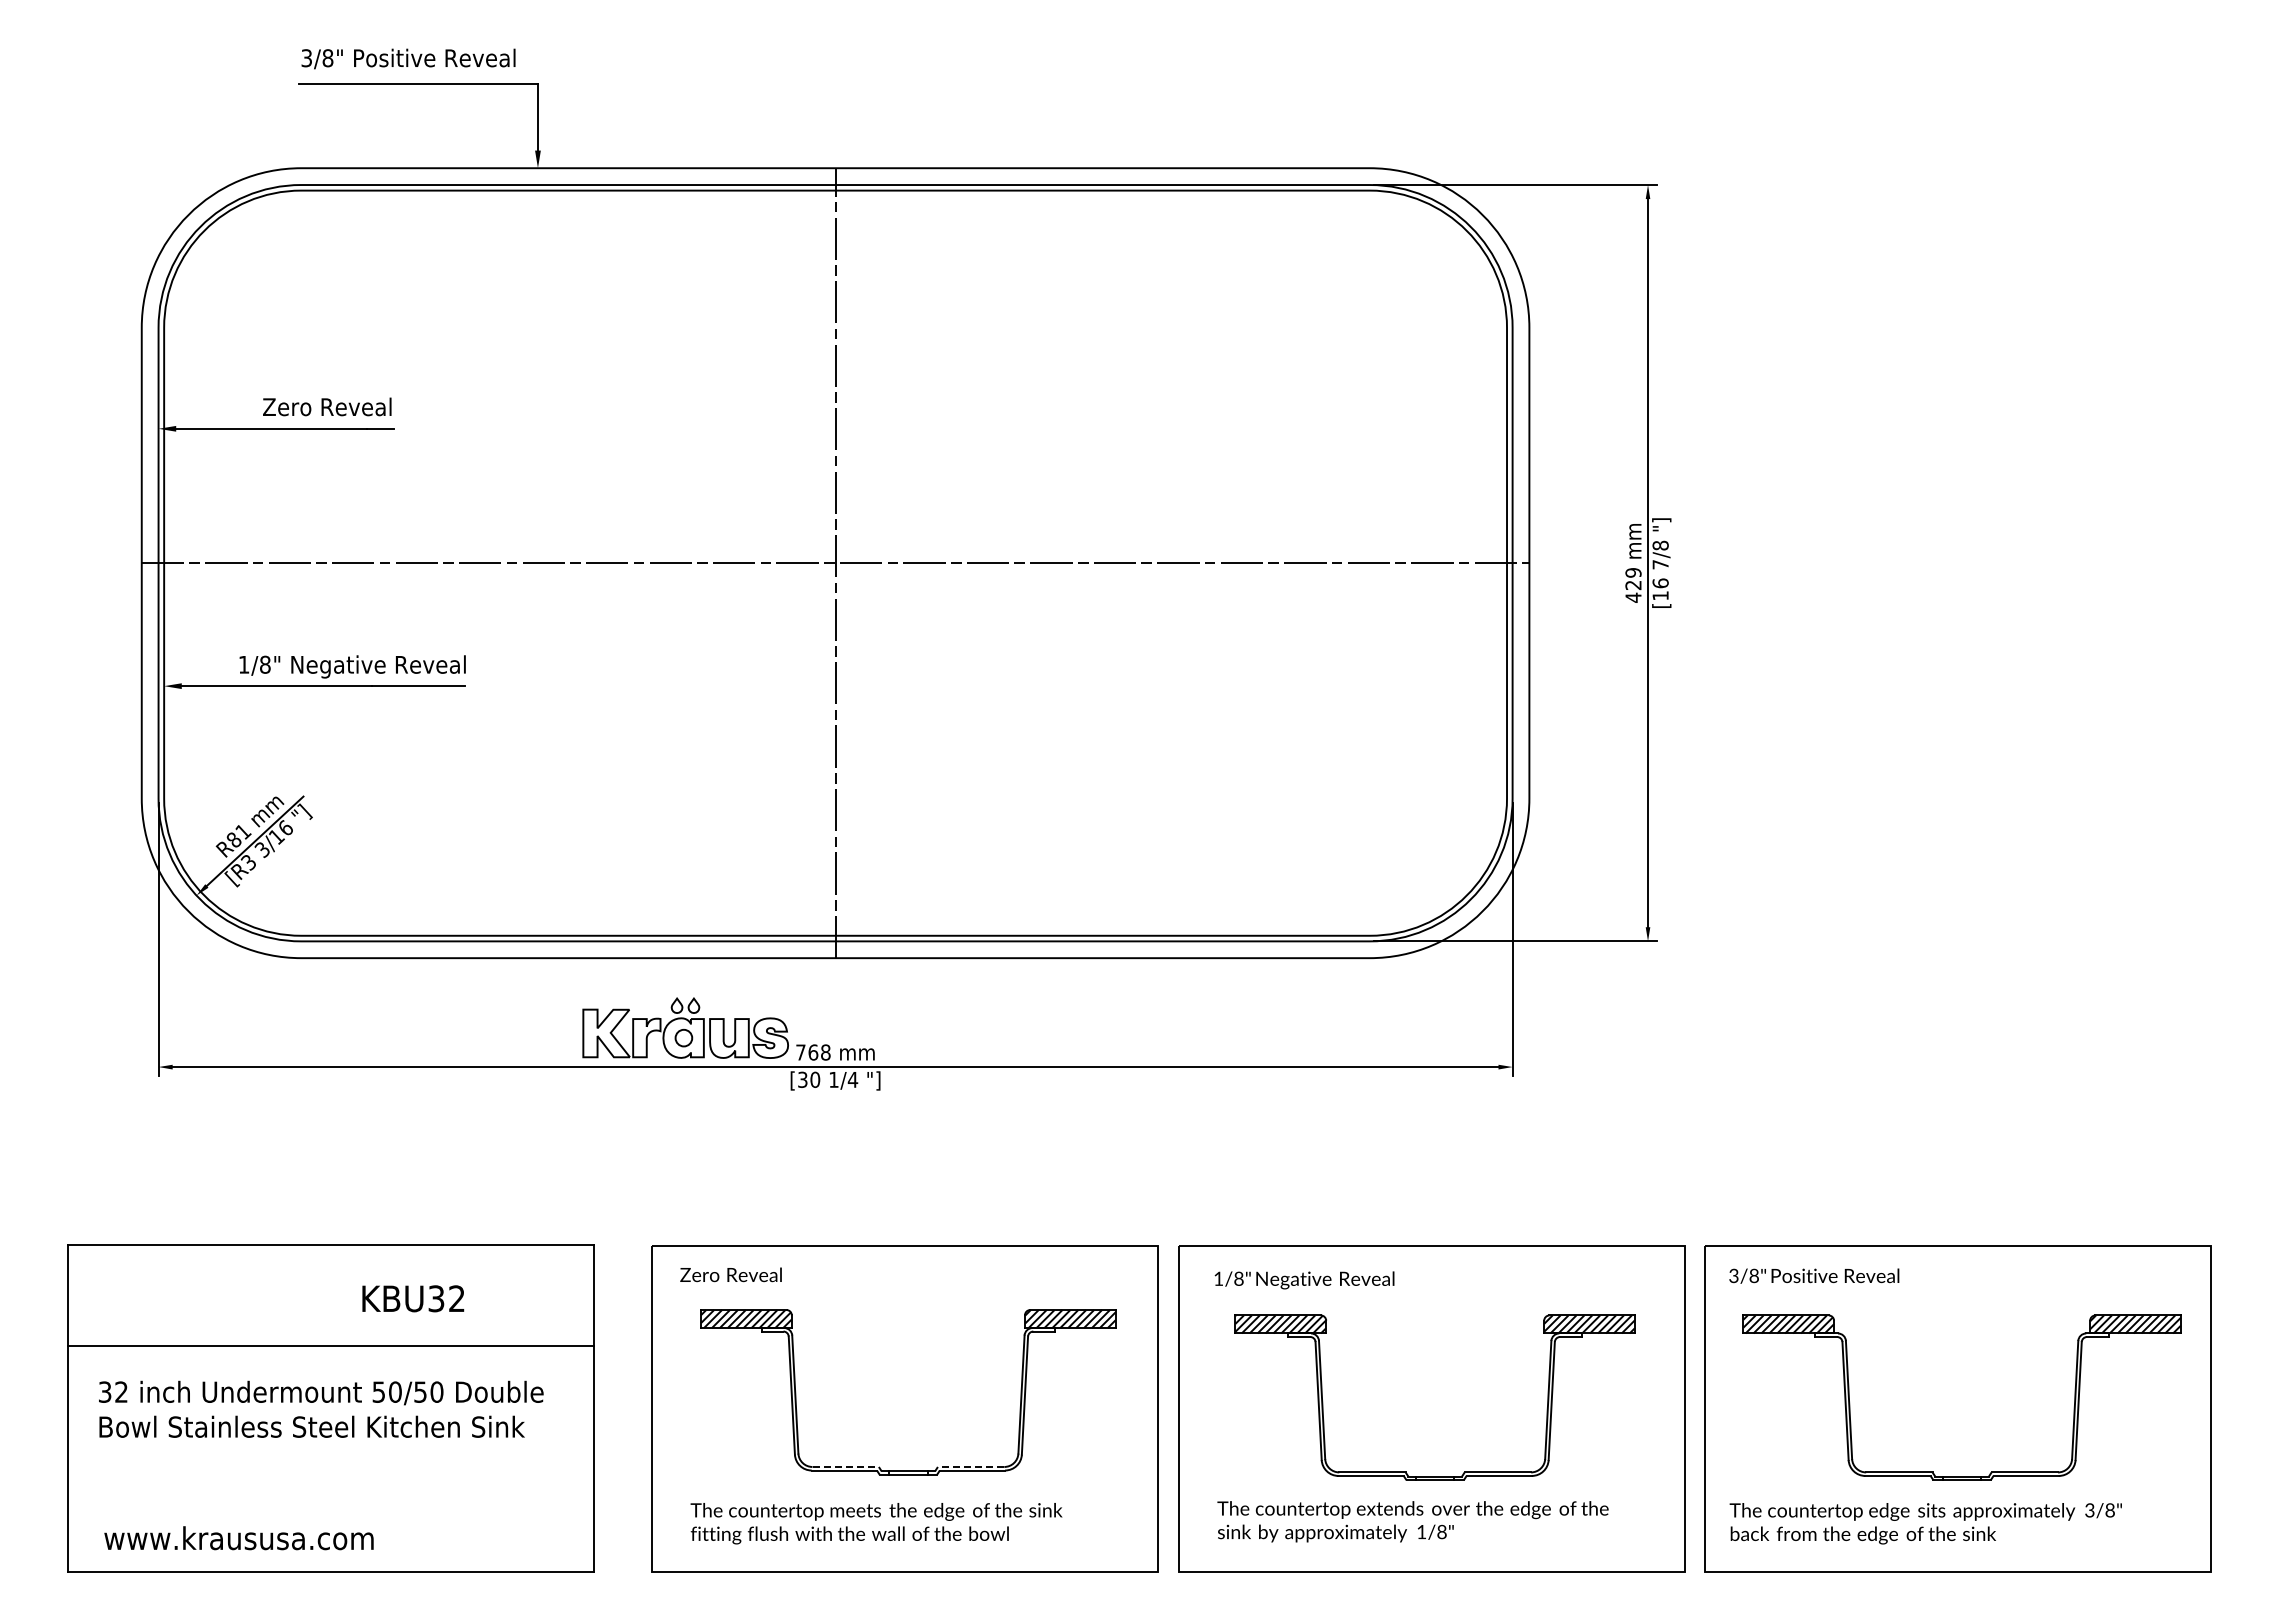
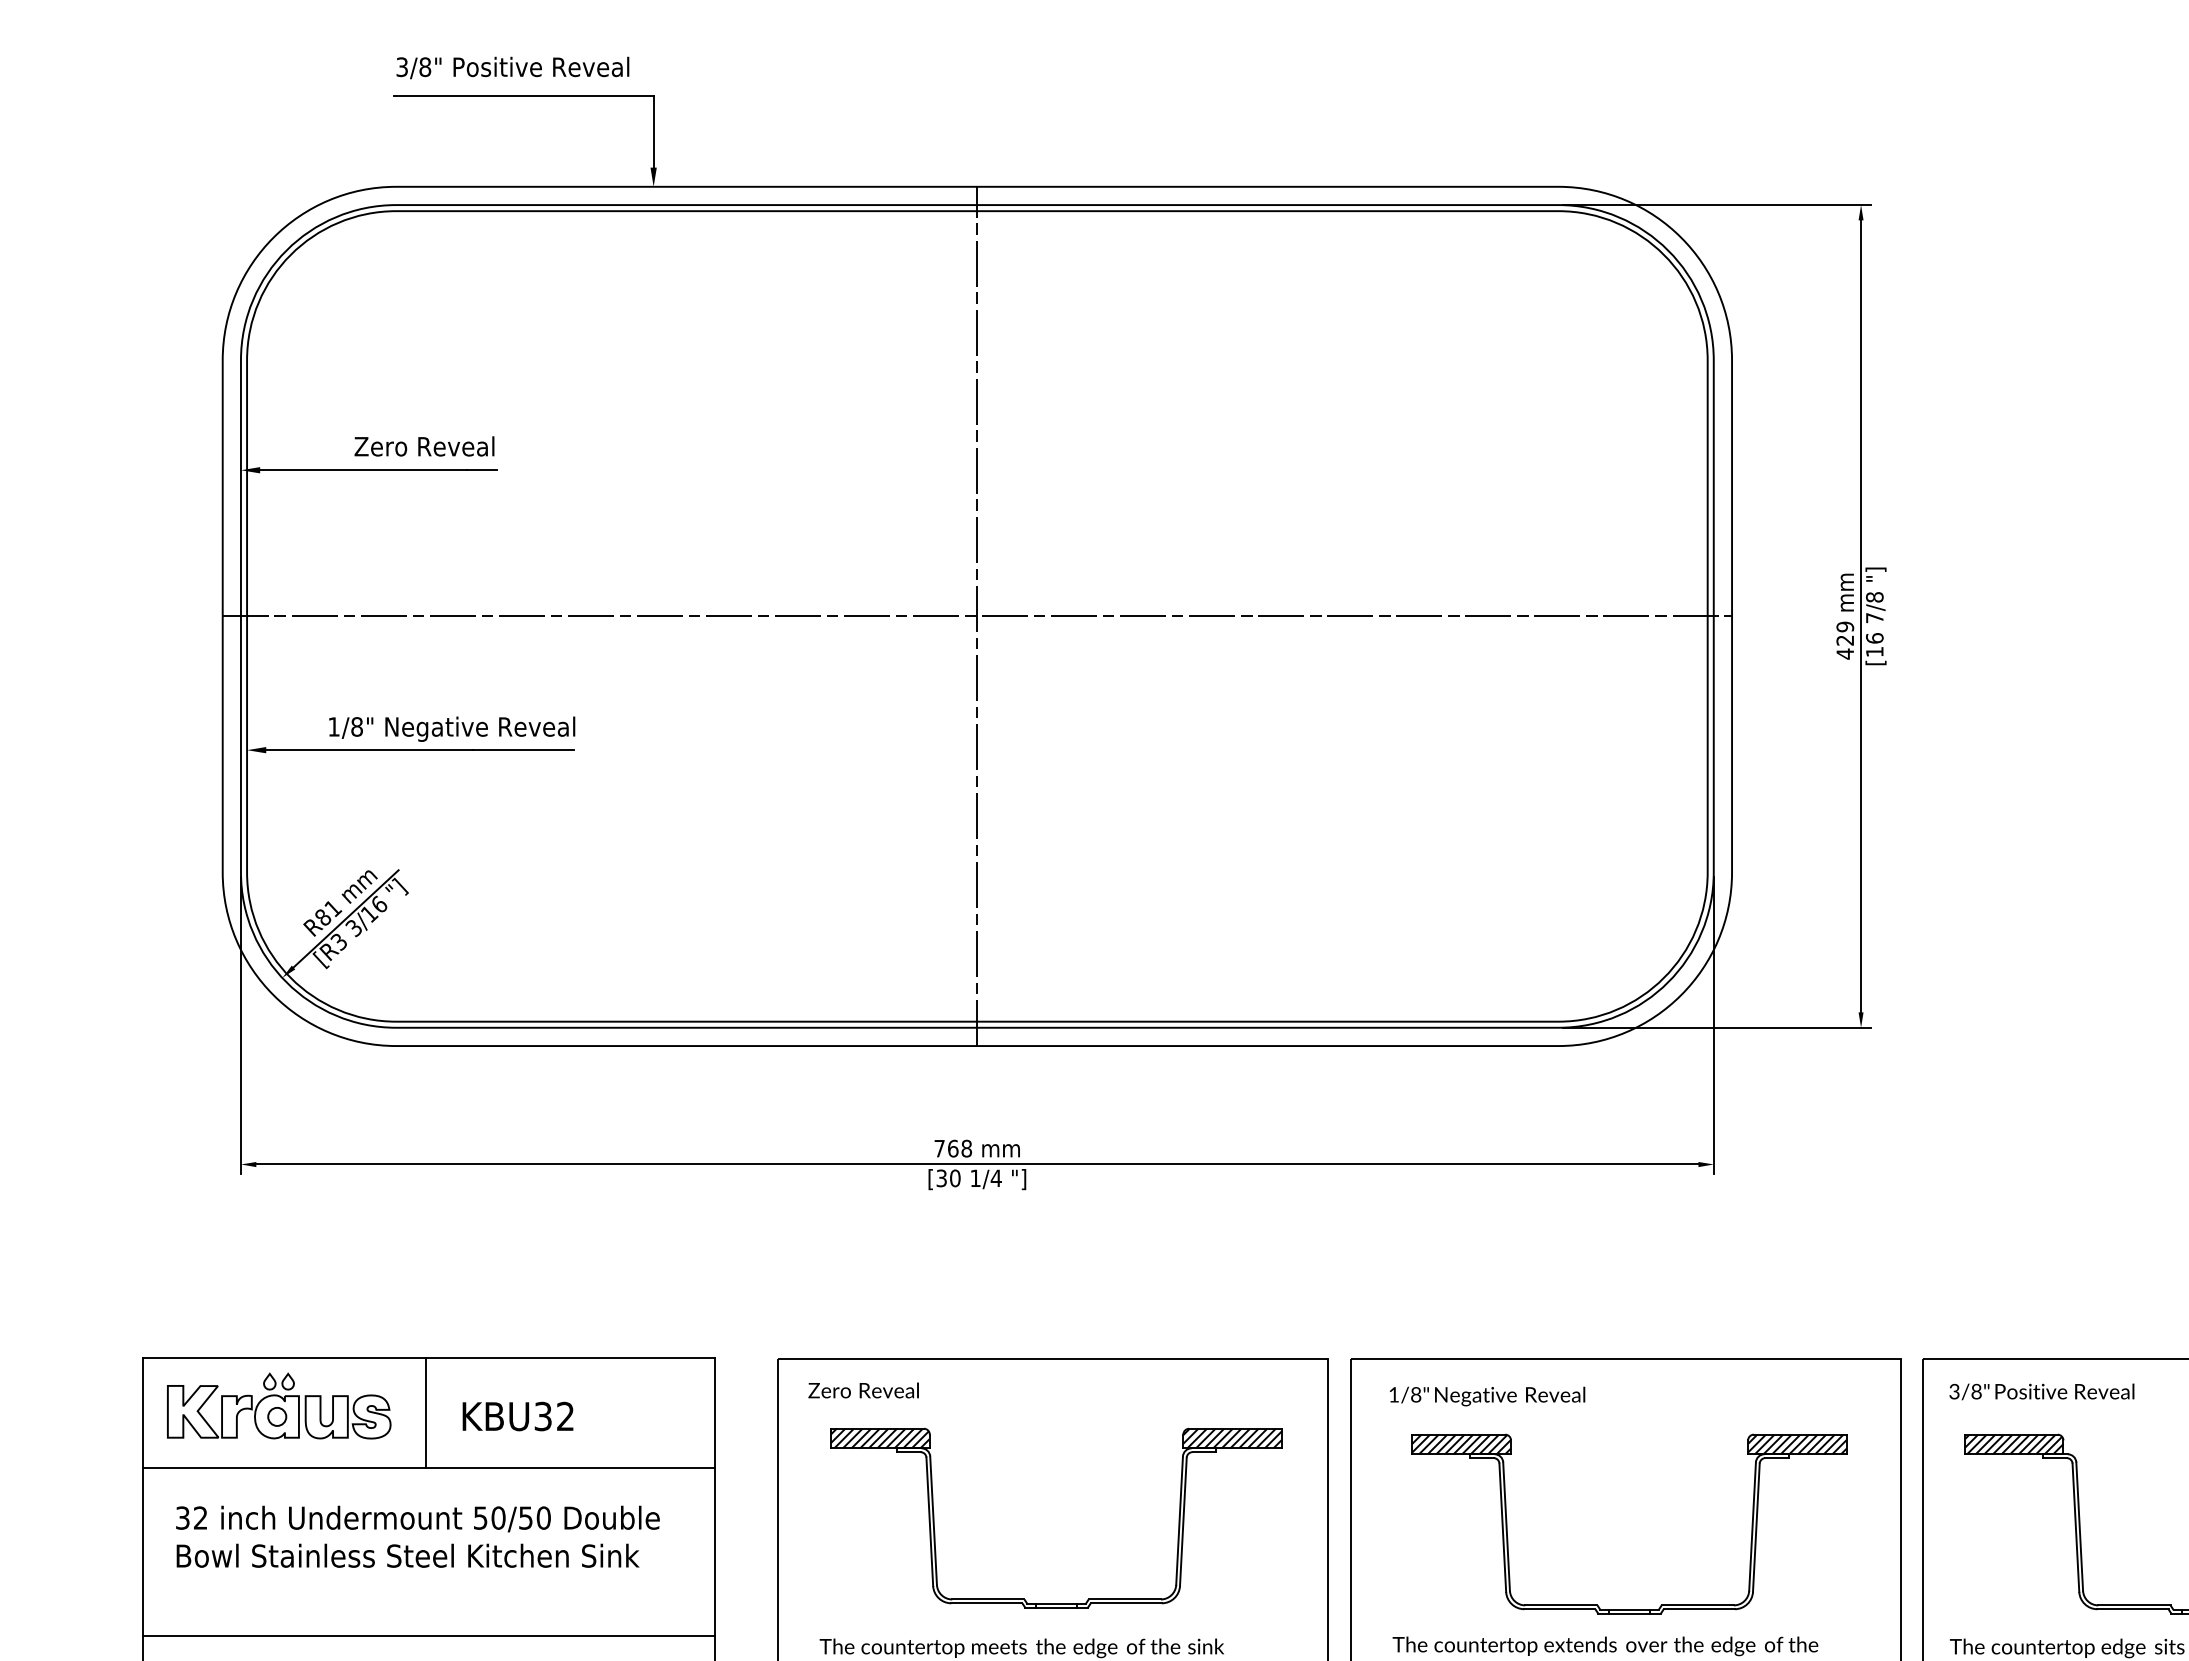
part: (685, 1027) -> (278, 1405), moved
line: (328, 1295) -> (425, 1412), added
line: (846, 1466) -> (989, 1598), dashed -> solid
line: (970, 1466) -> (1124, 1598), dashed -> solid
line: (331, 1500) -> (429, 1635), added

